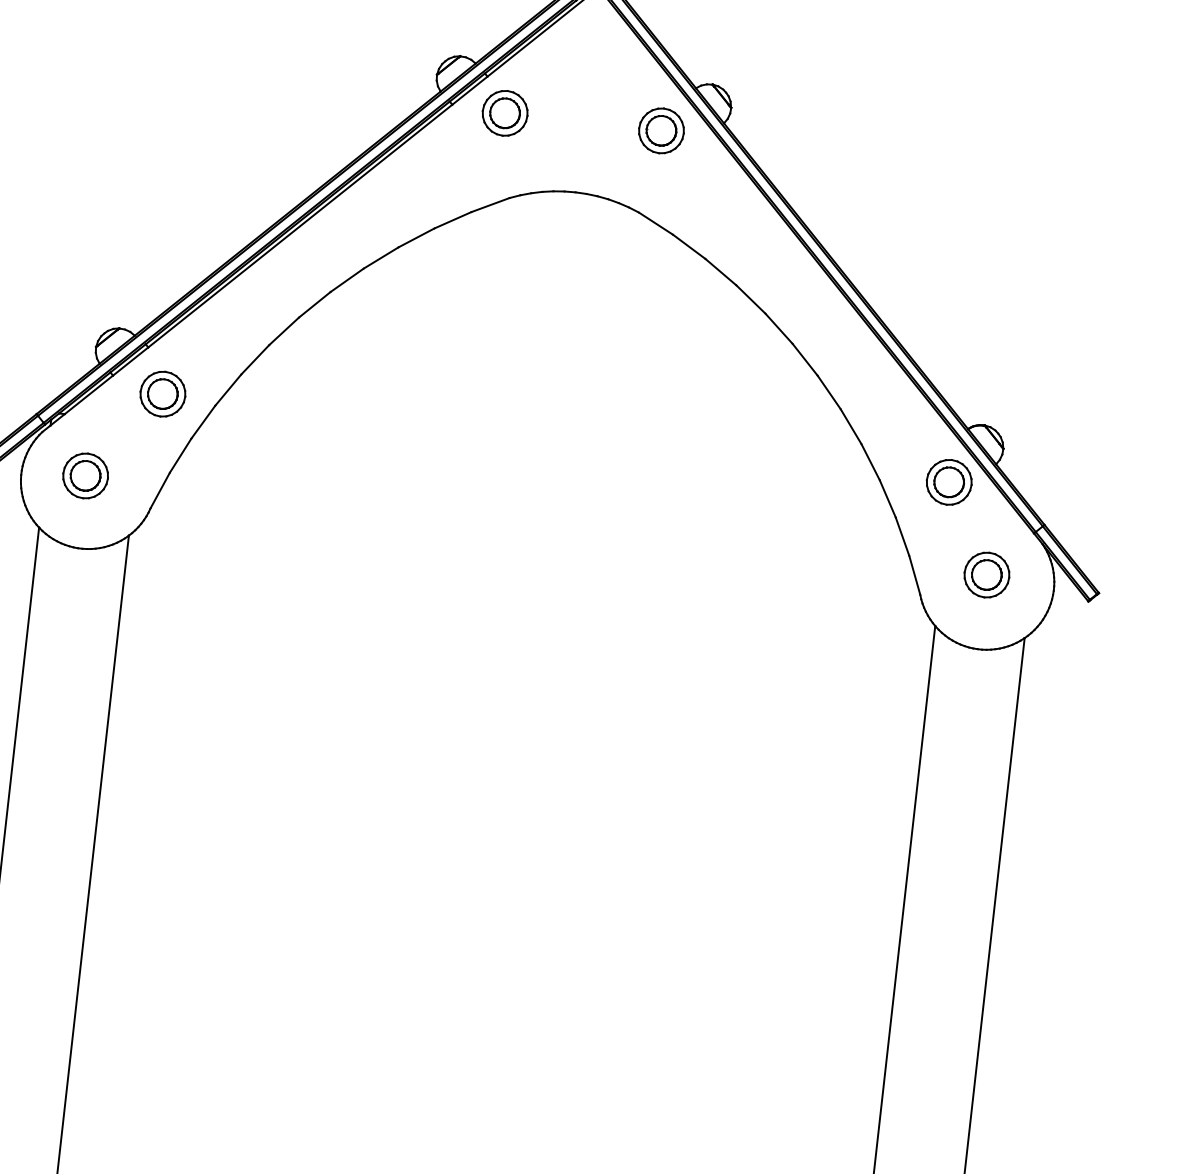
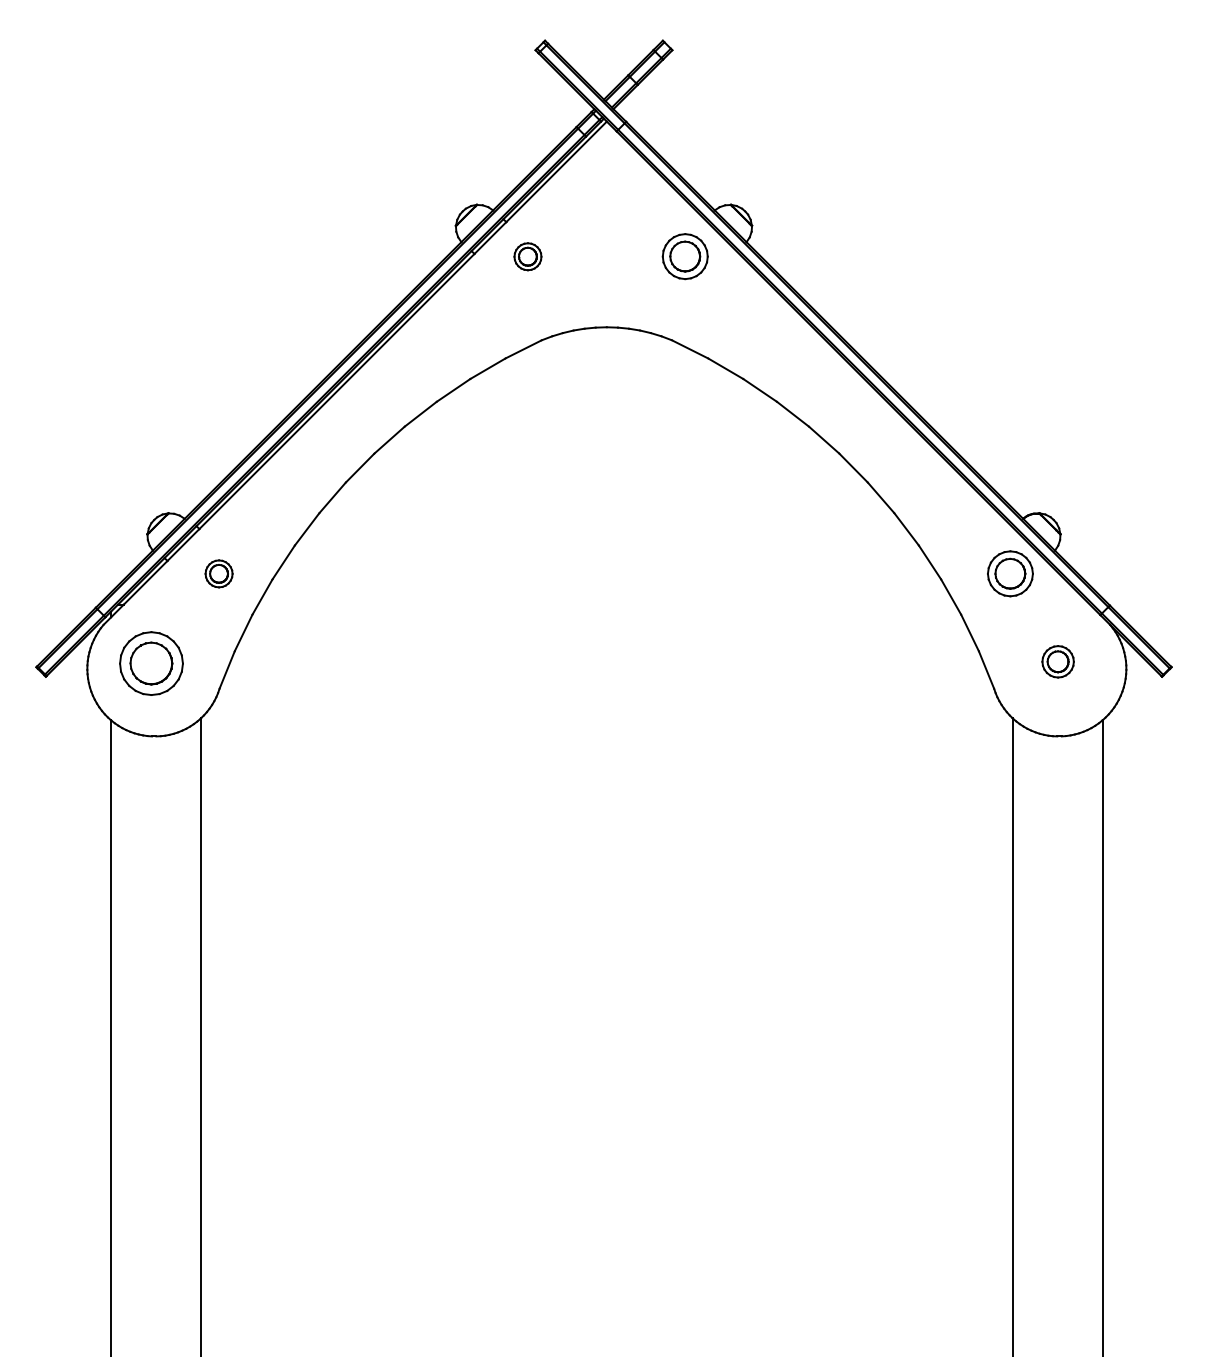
part: (504, 113) -> (527, 256), size x0.6
part: (162, 393) -> (218, 573), size x0.6
part: (85, 475) -> (151, 663), size x1.4
part: (986, 574) -> (1057, 661), size x0.7

